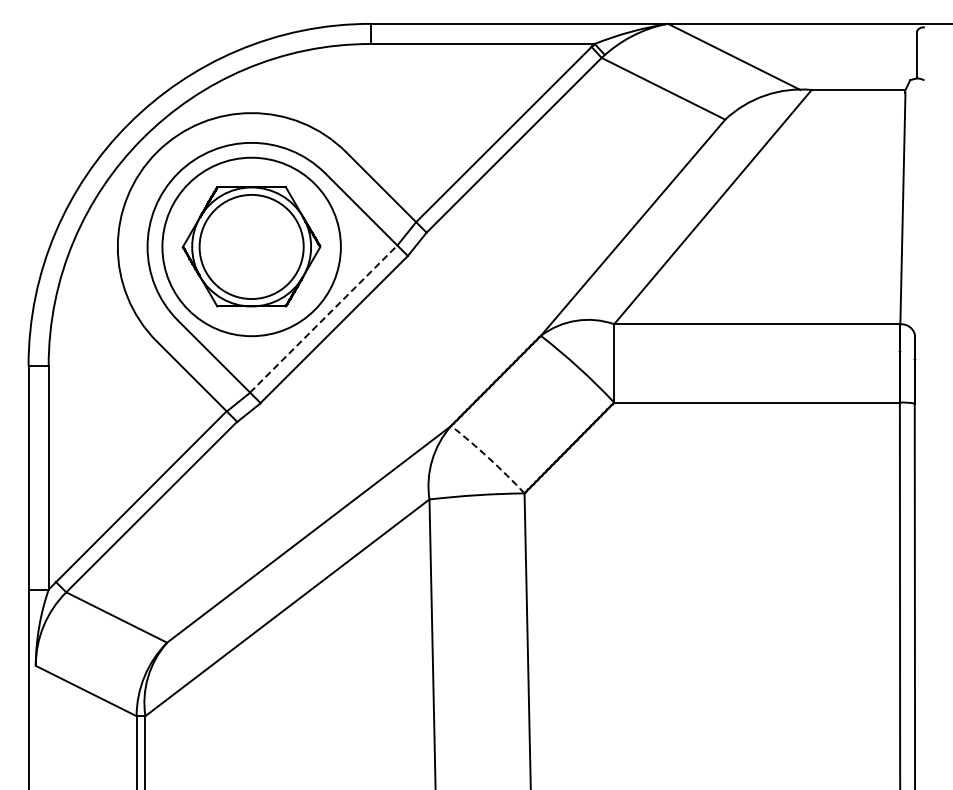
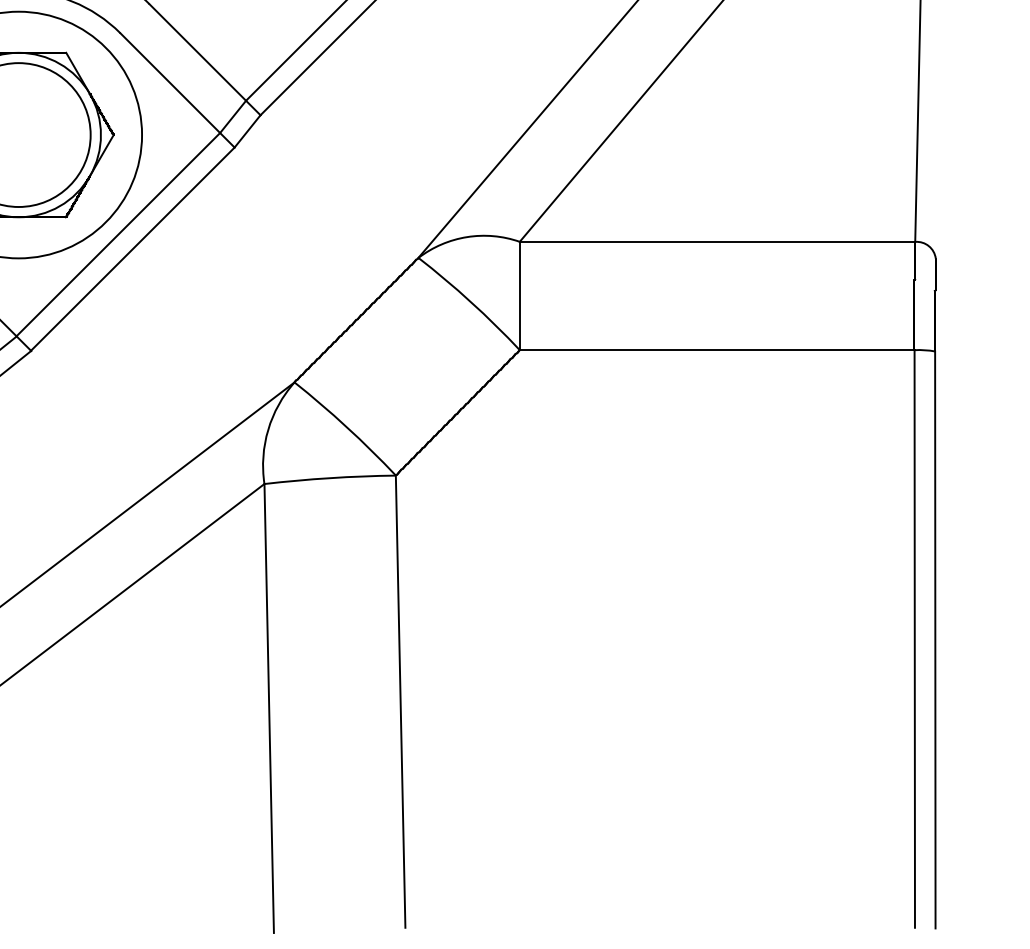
line: (324, 318) -> (119, 233), dashed -> solid
arc: (489, 458) -> (347, 427), dashed -> solid

